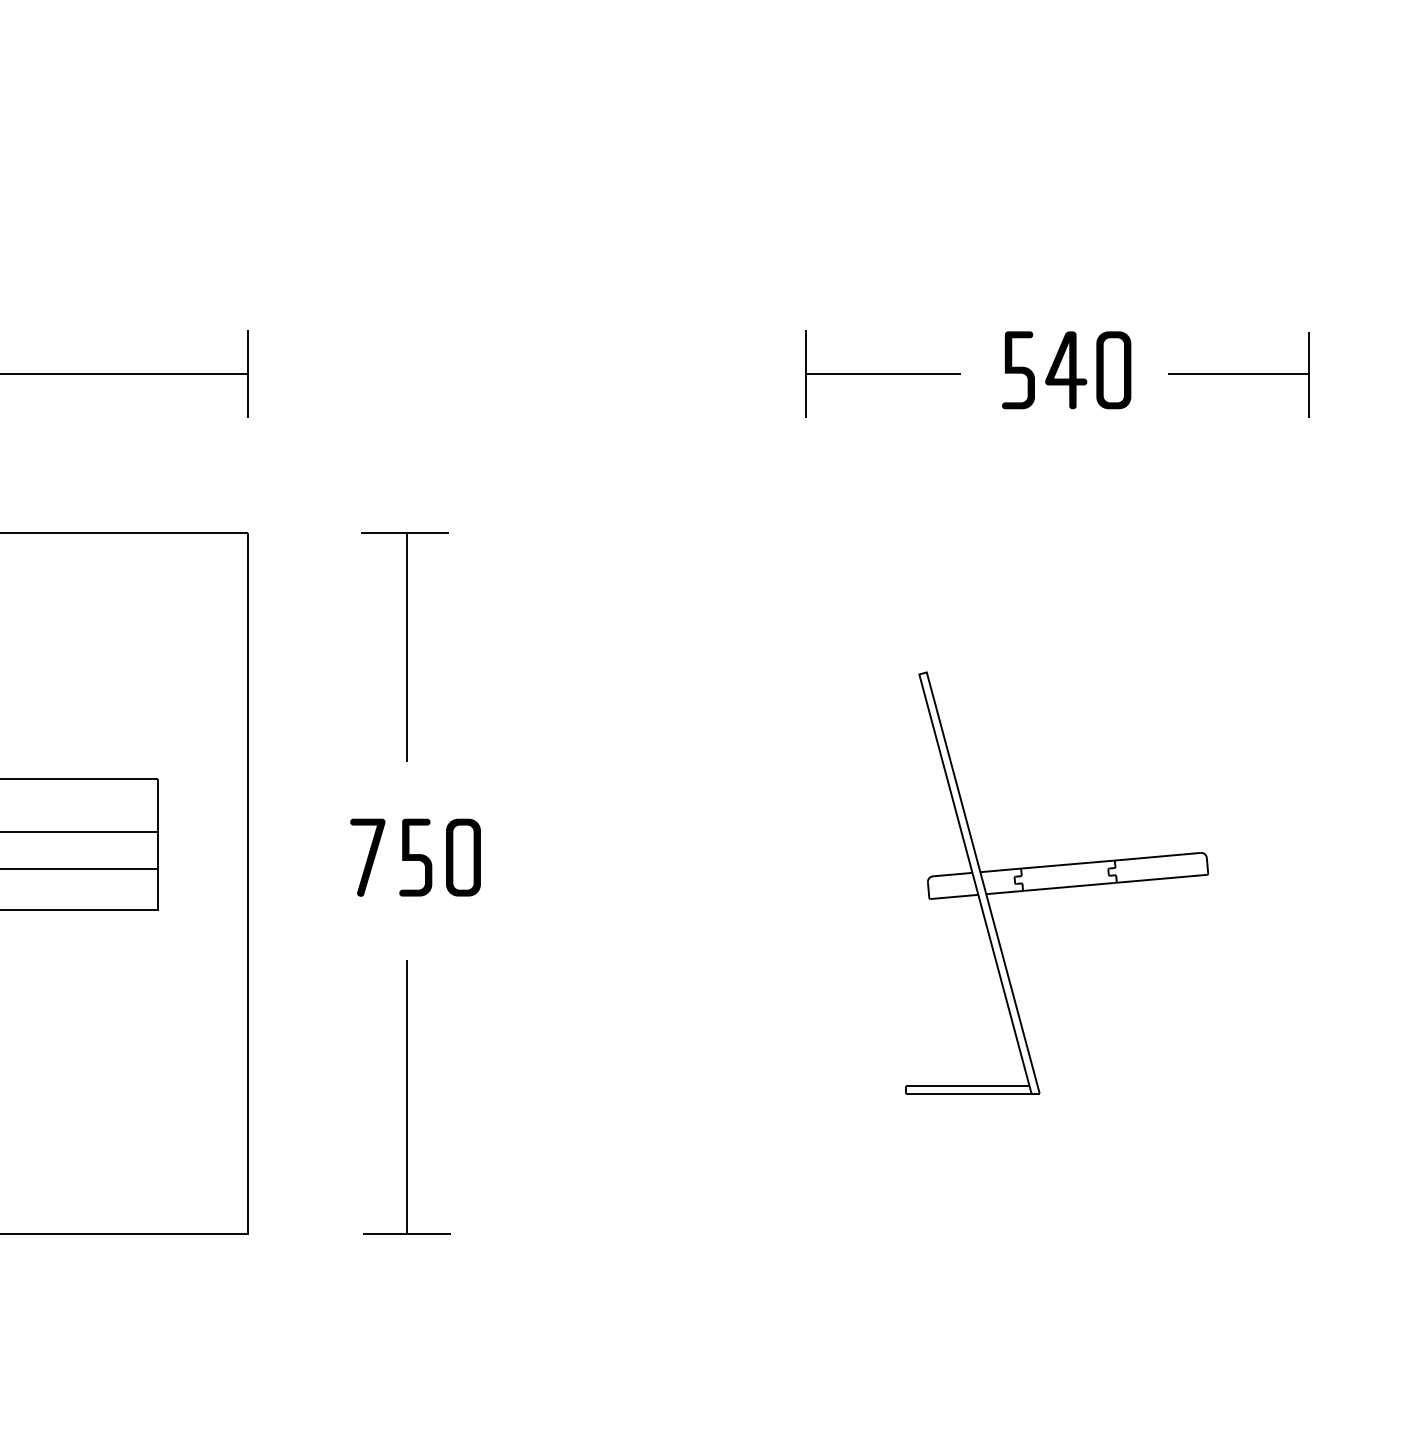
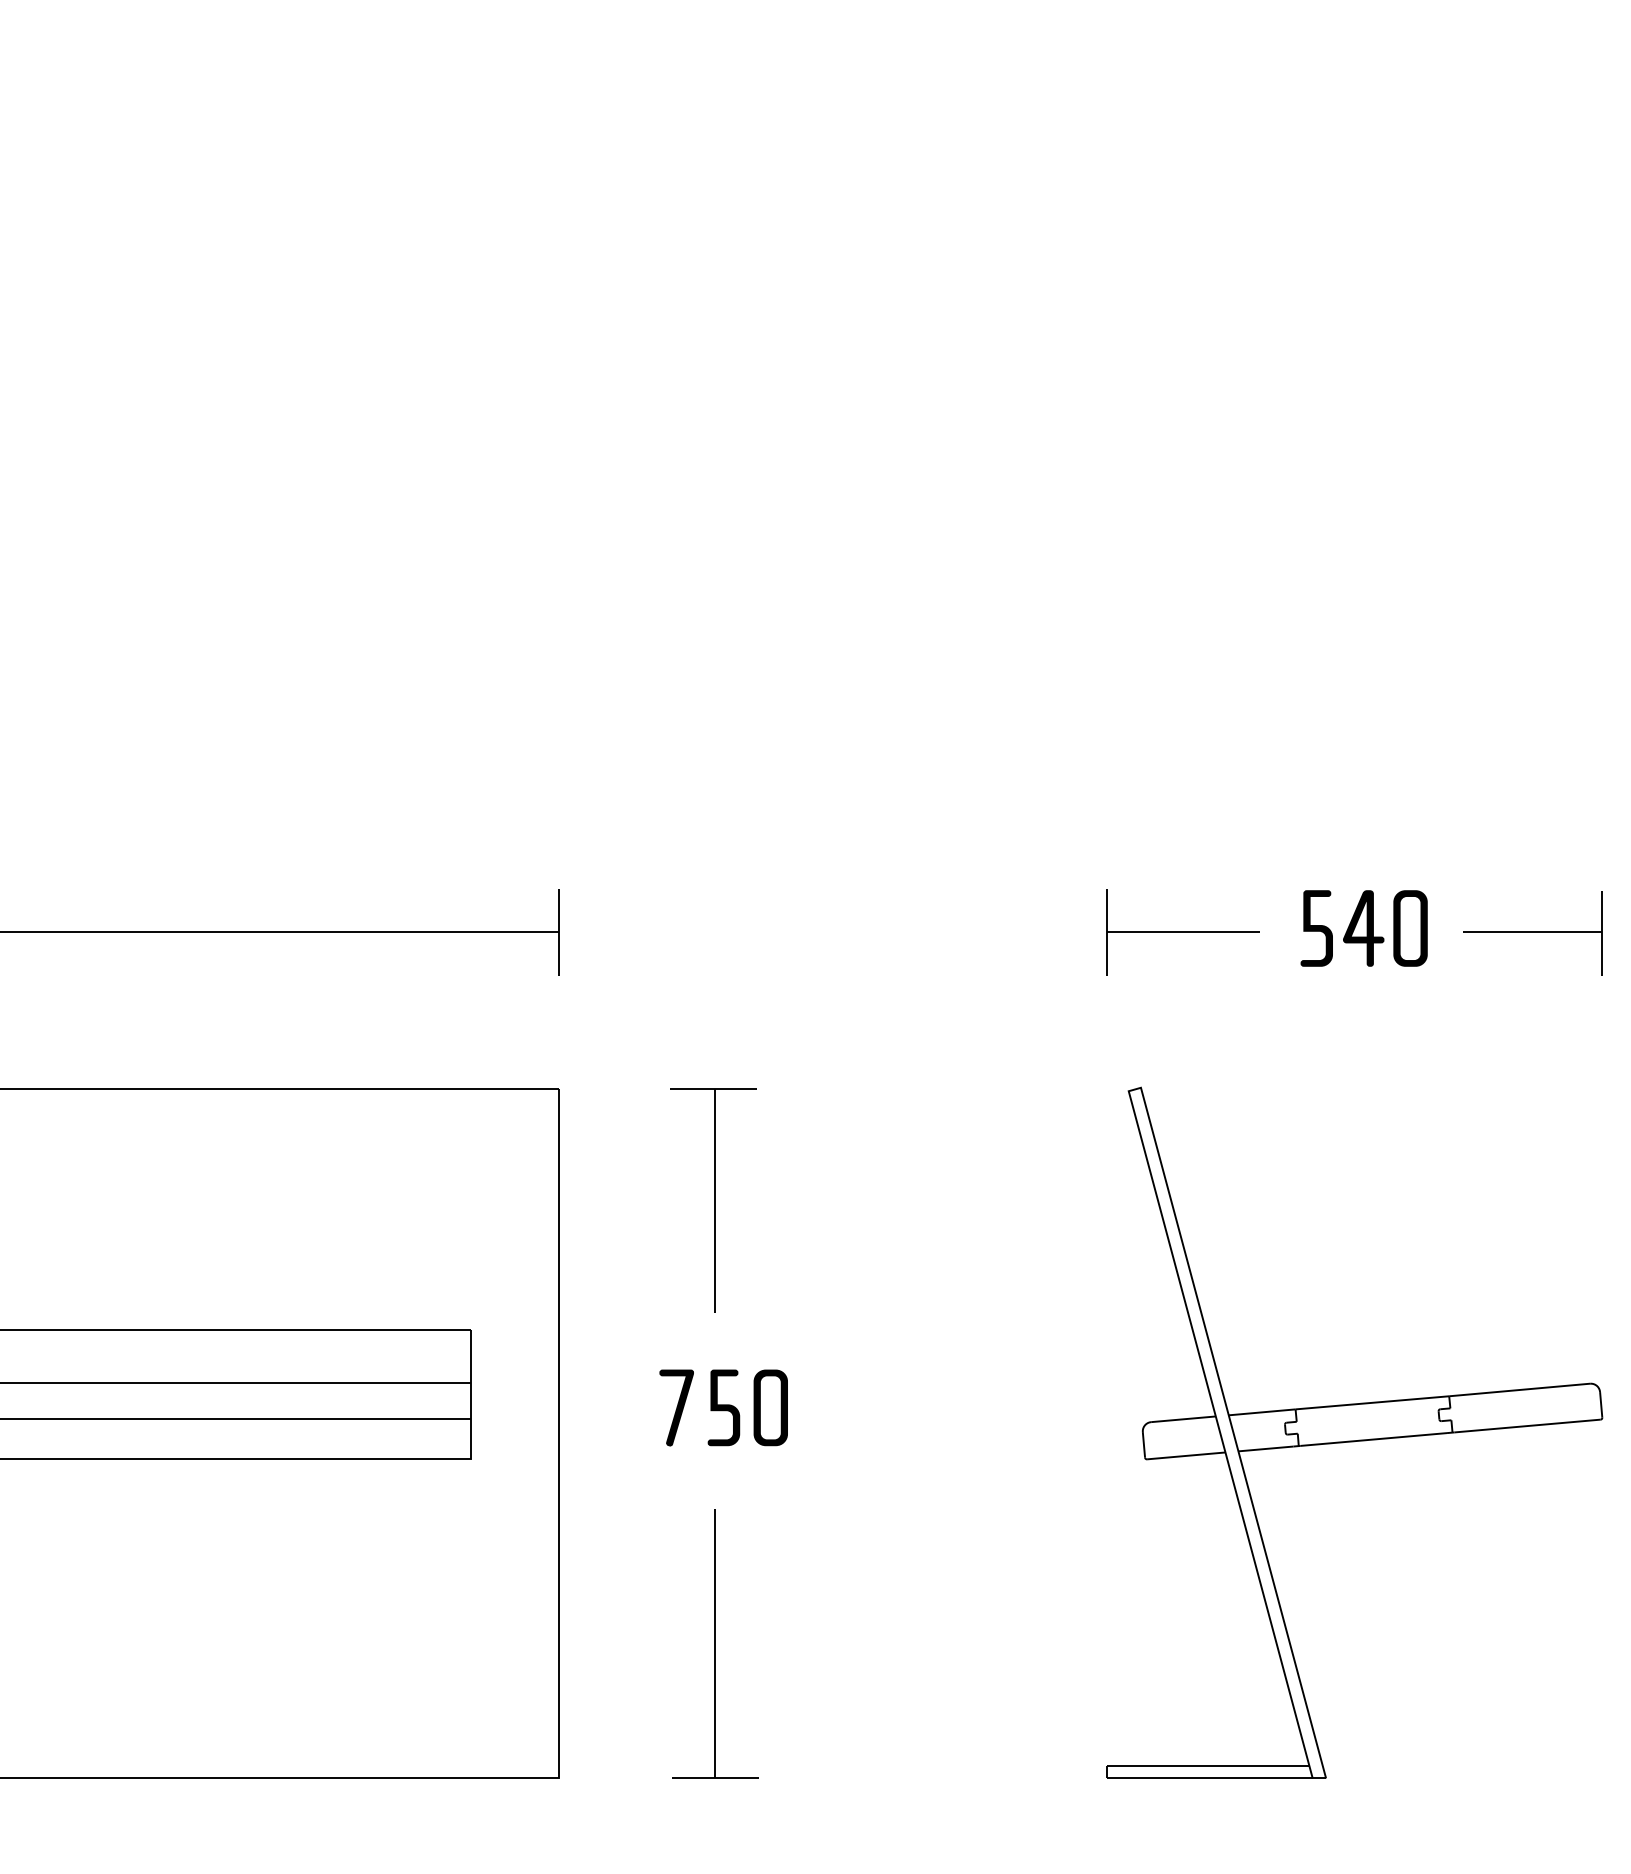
part: (1056, 882) -> (1354, 1432), size x1.67

